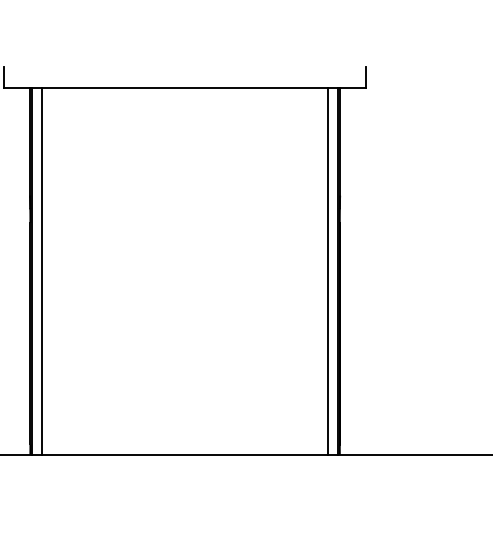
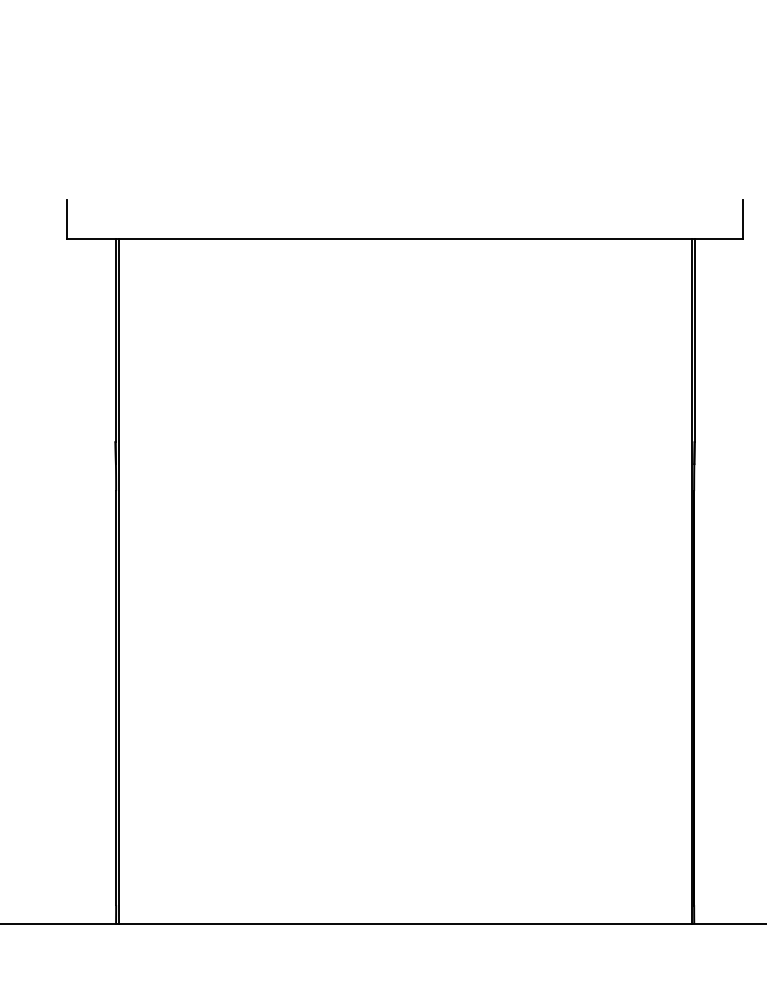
line: (42, 270) -> (138, 580), removed
line: (328, 270) -> (673, 580), removed

